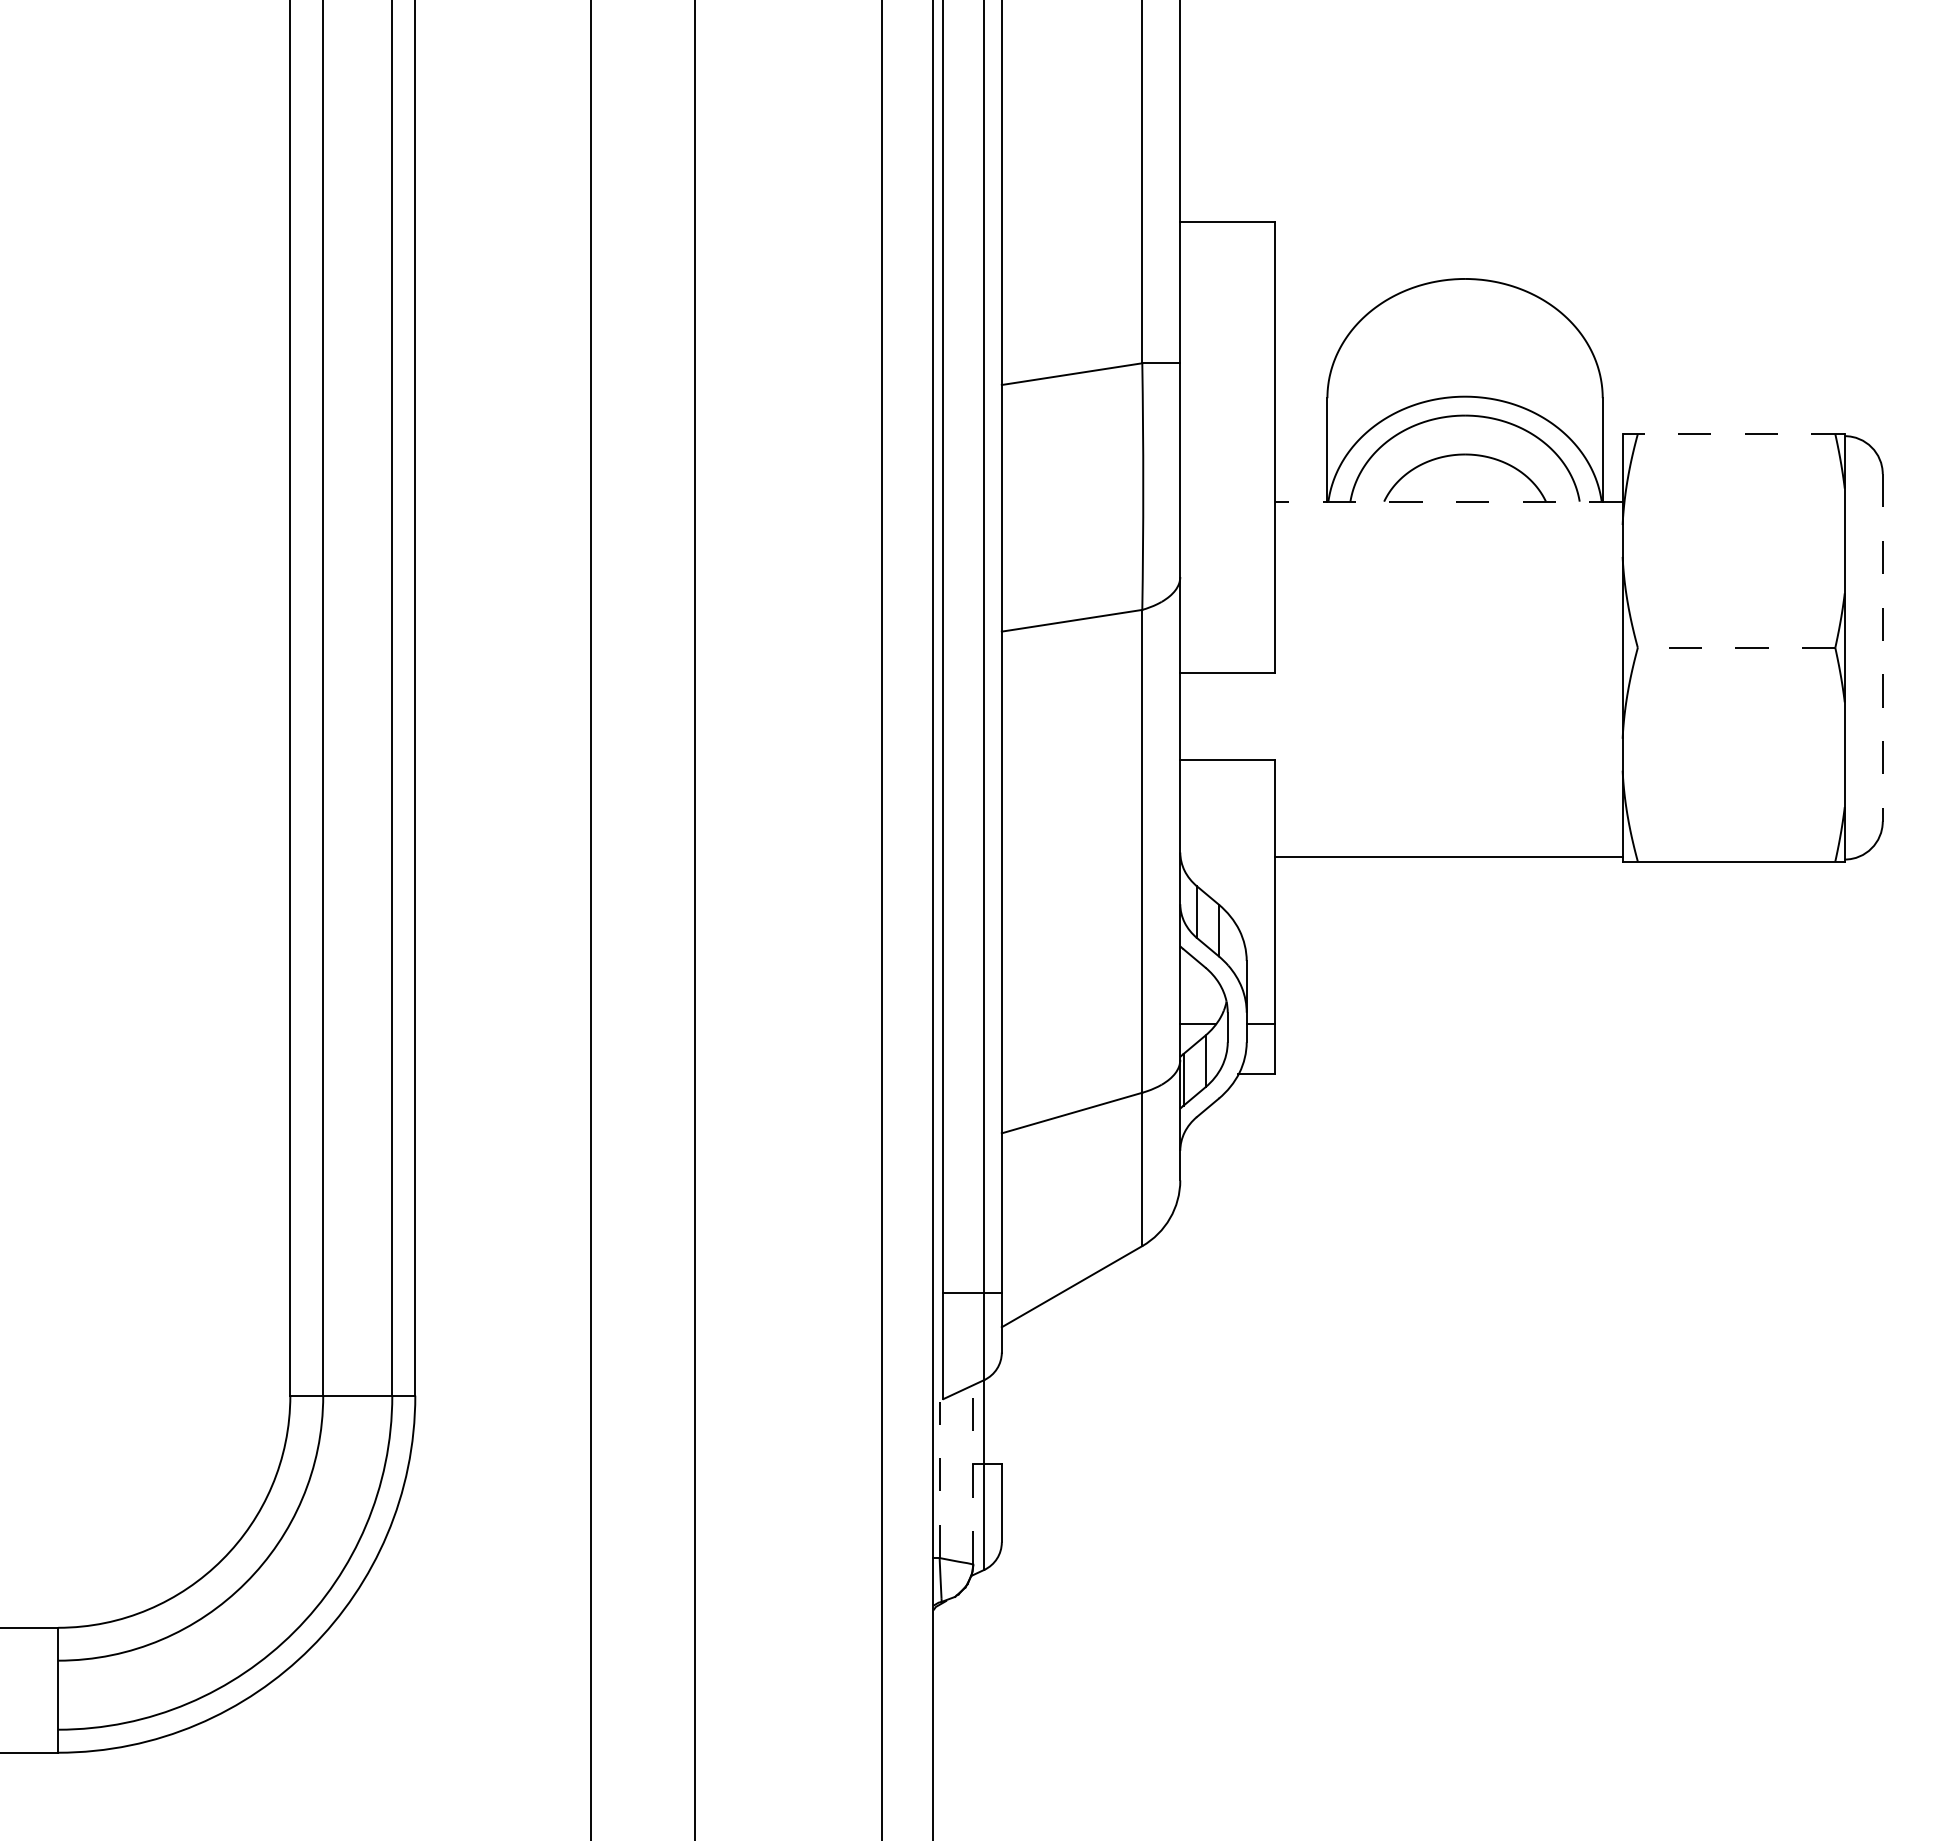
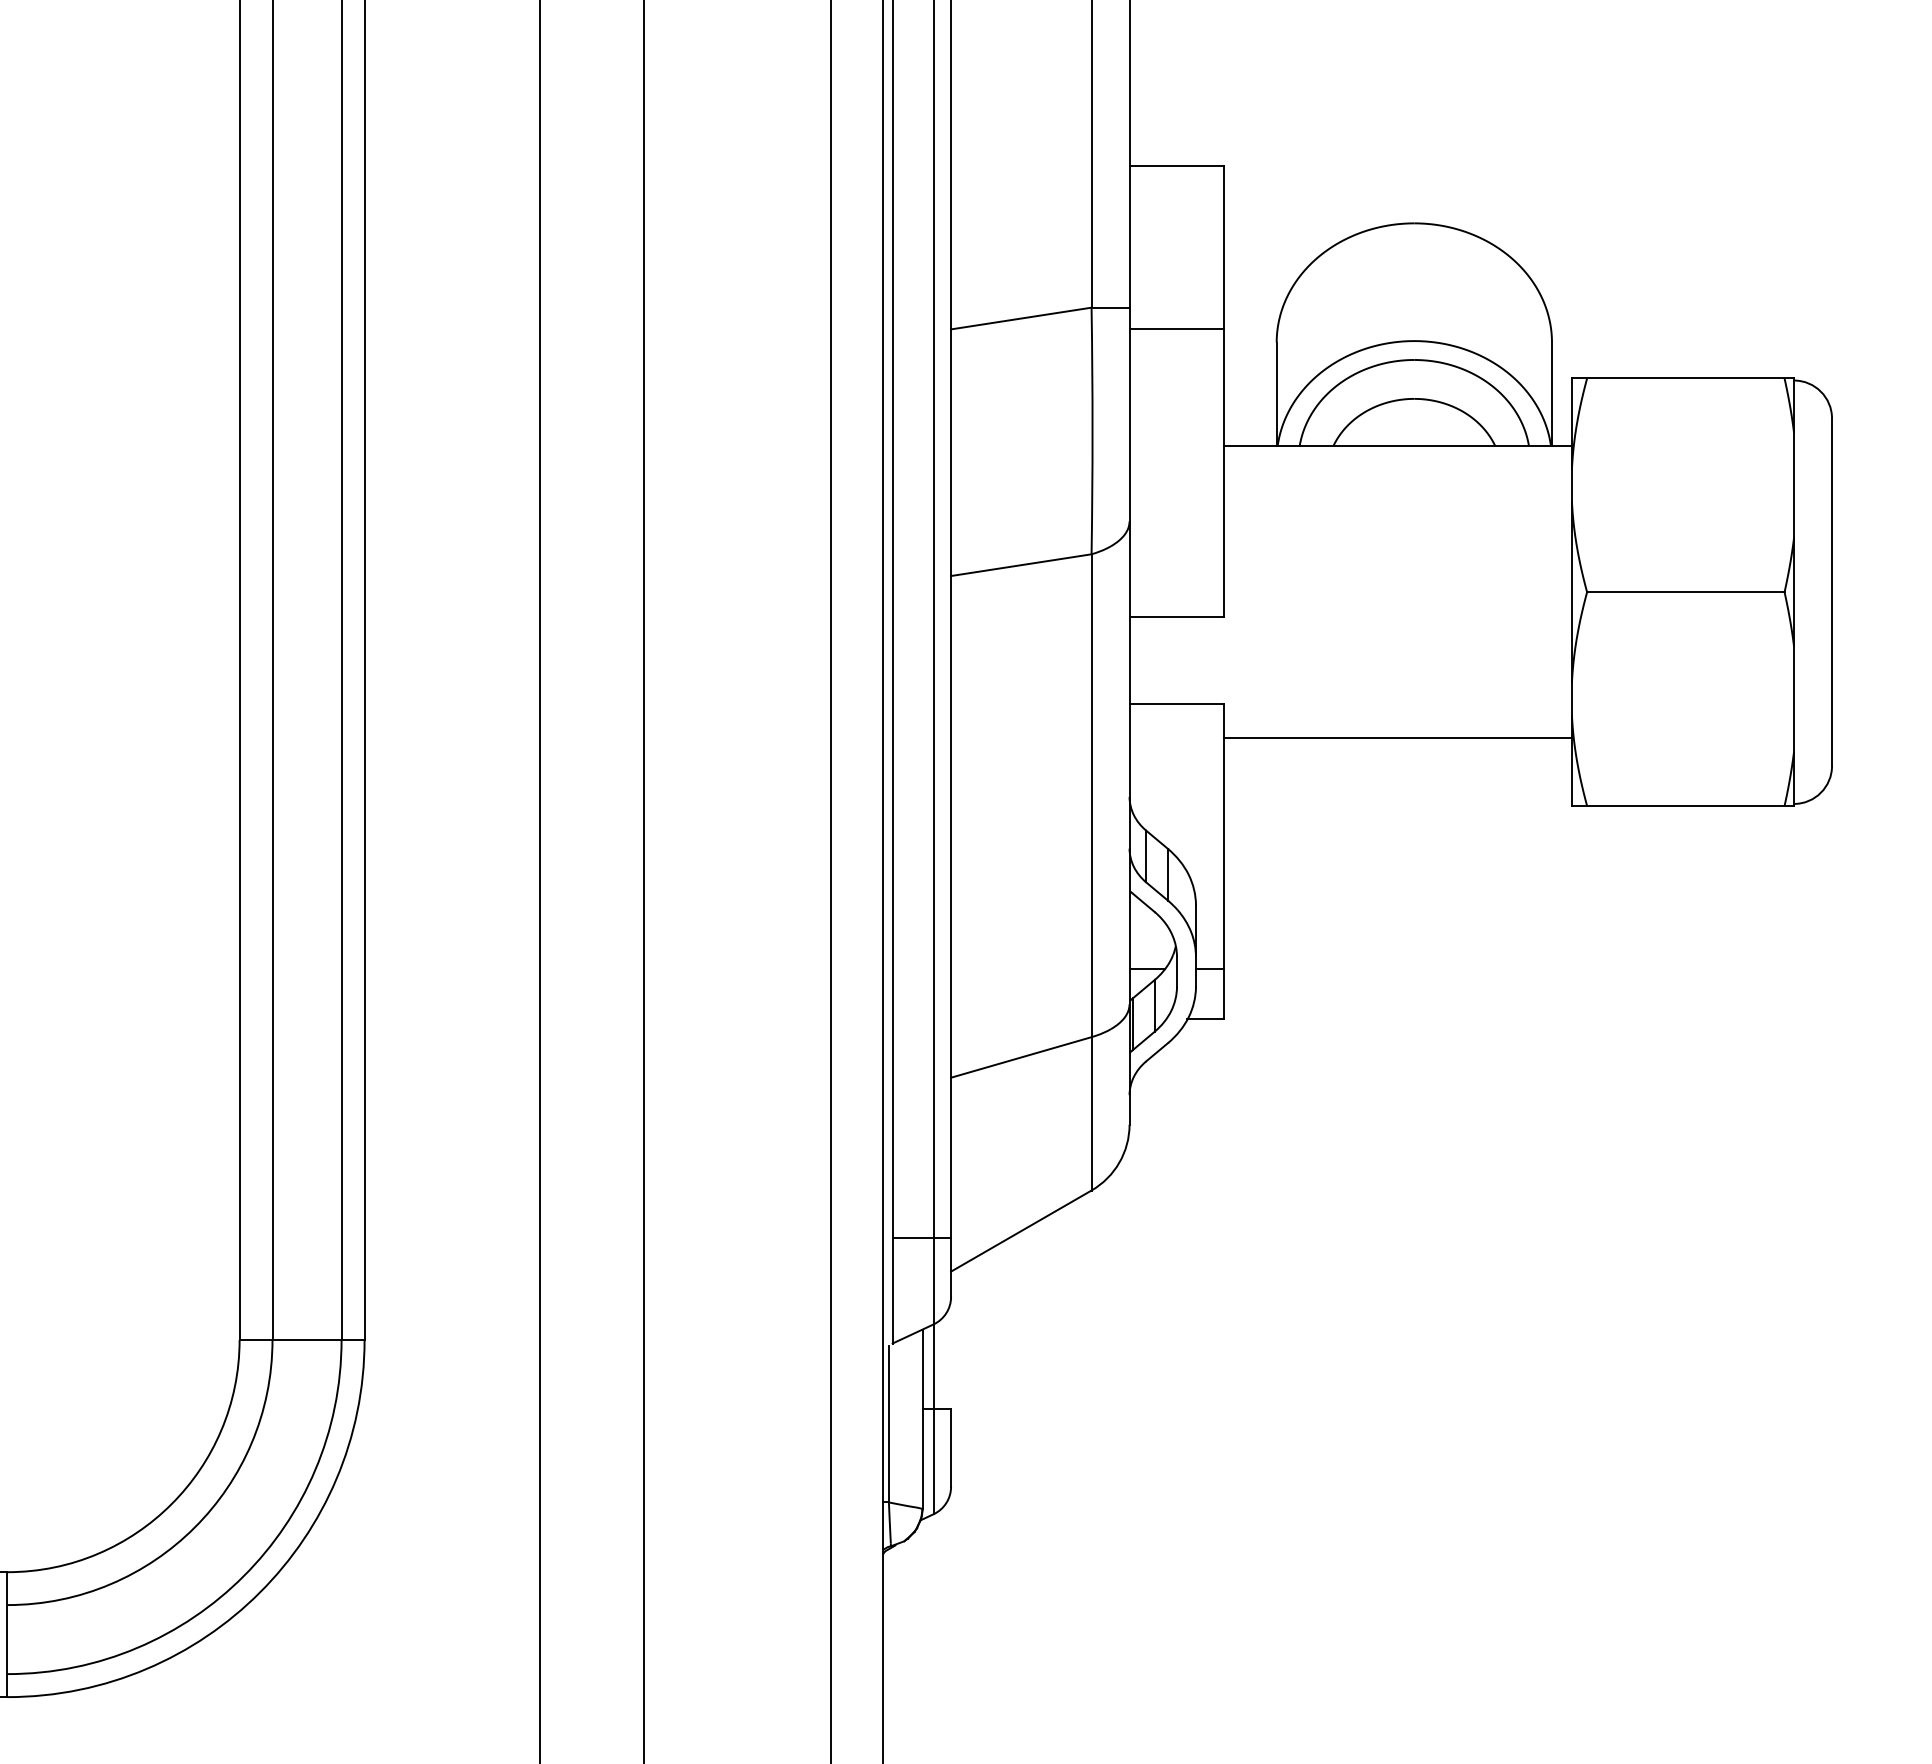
line: (1227, 384) -> (1176, 328), added
line: (1733, 434) -> (1682, 378), dashed -> solid
line: (1448, 501) -> (1397, 445), dashed -> solid
line: (1736, 647) -> (1685, 591), dashed -> solid
line: (1882, 647) -> (1831, 591), dashed -> solid
line: (1448, 857) -> (1397, 738), moved
line: (973, 1474) -> (922, 1418), dashed -> solid
line: (939, 1479) -> (888, 1423), dashed -> solid

